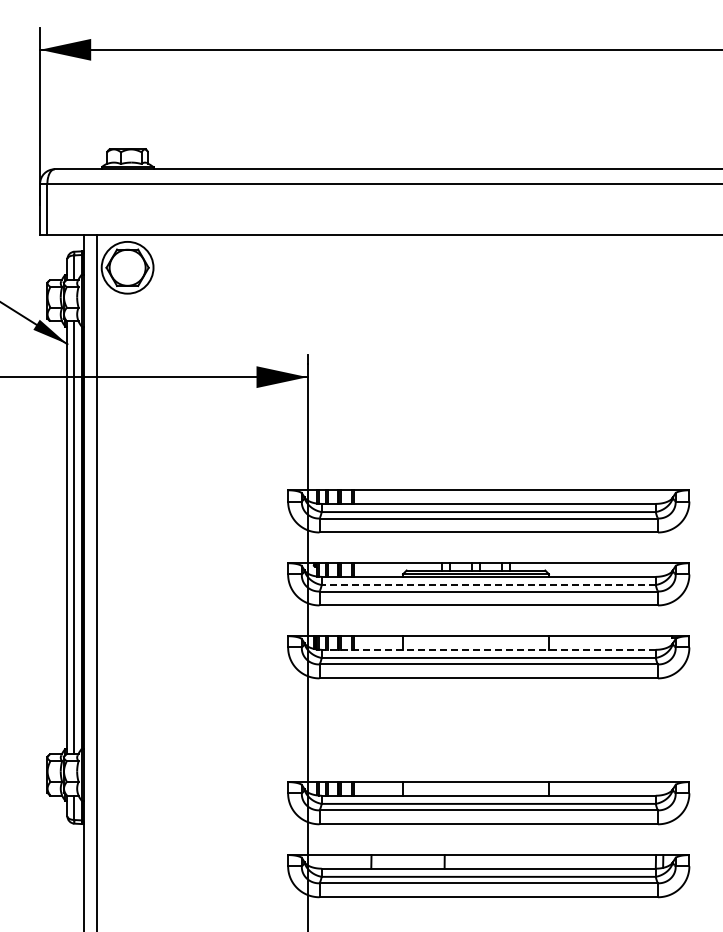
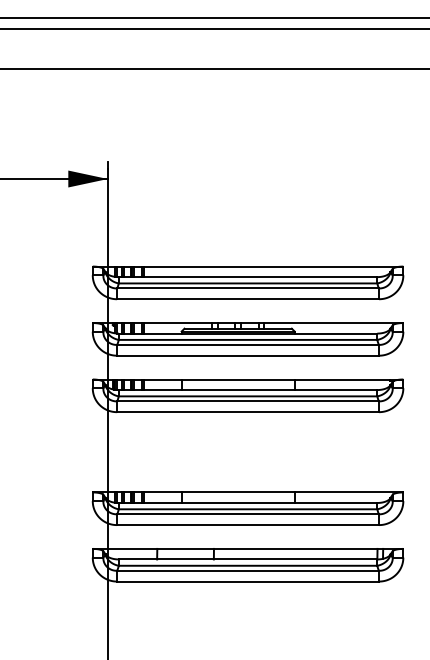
line: (488, 585) -> (247, 340), dashed -> solid
line: (488, 649) -> (247, 389), dashed -> solid

